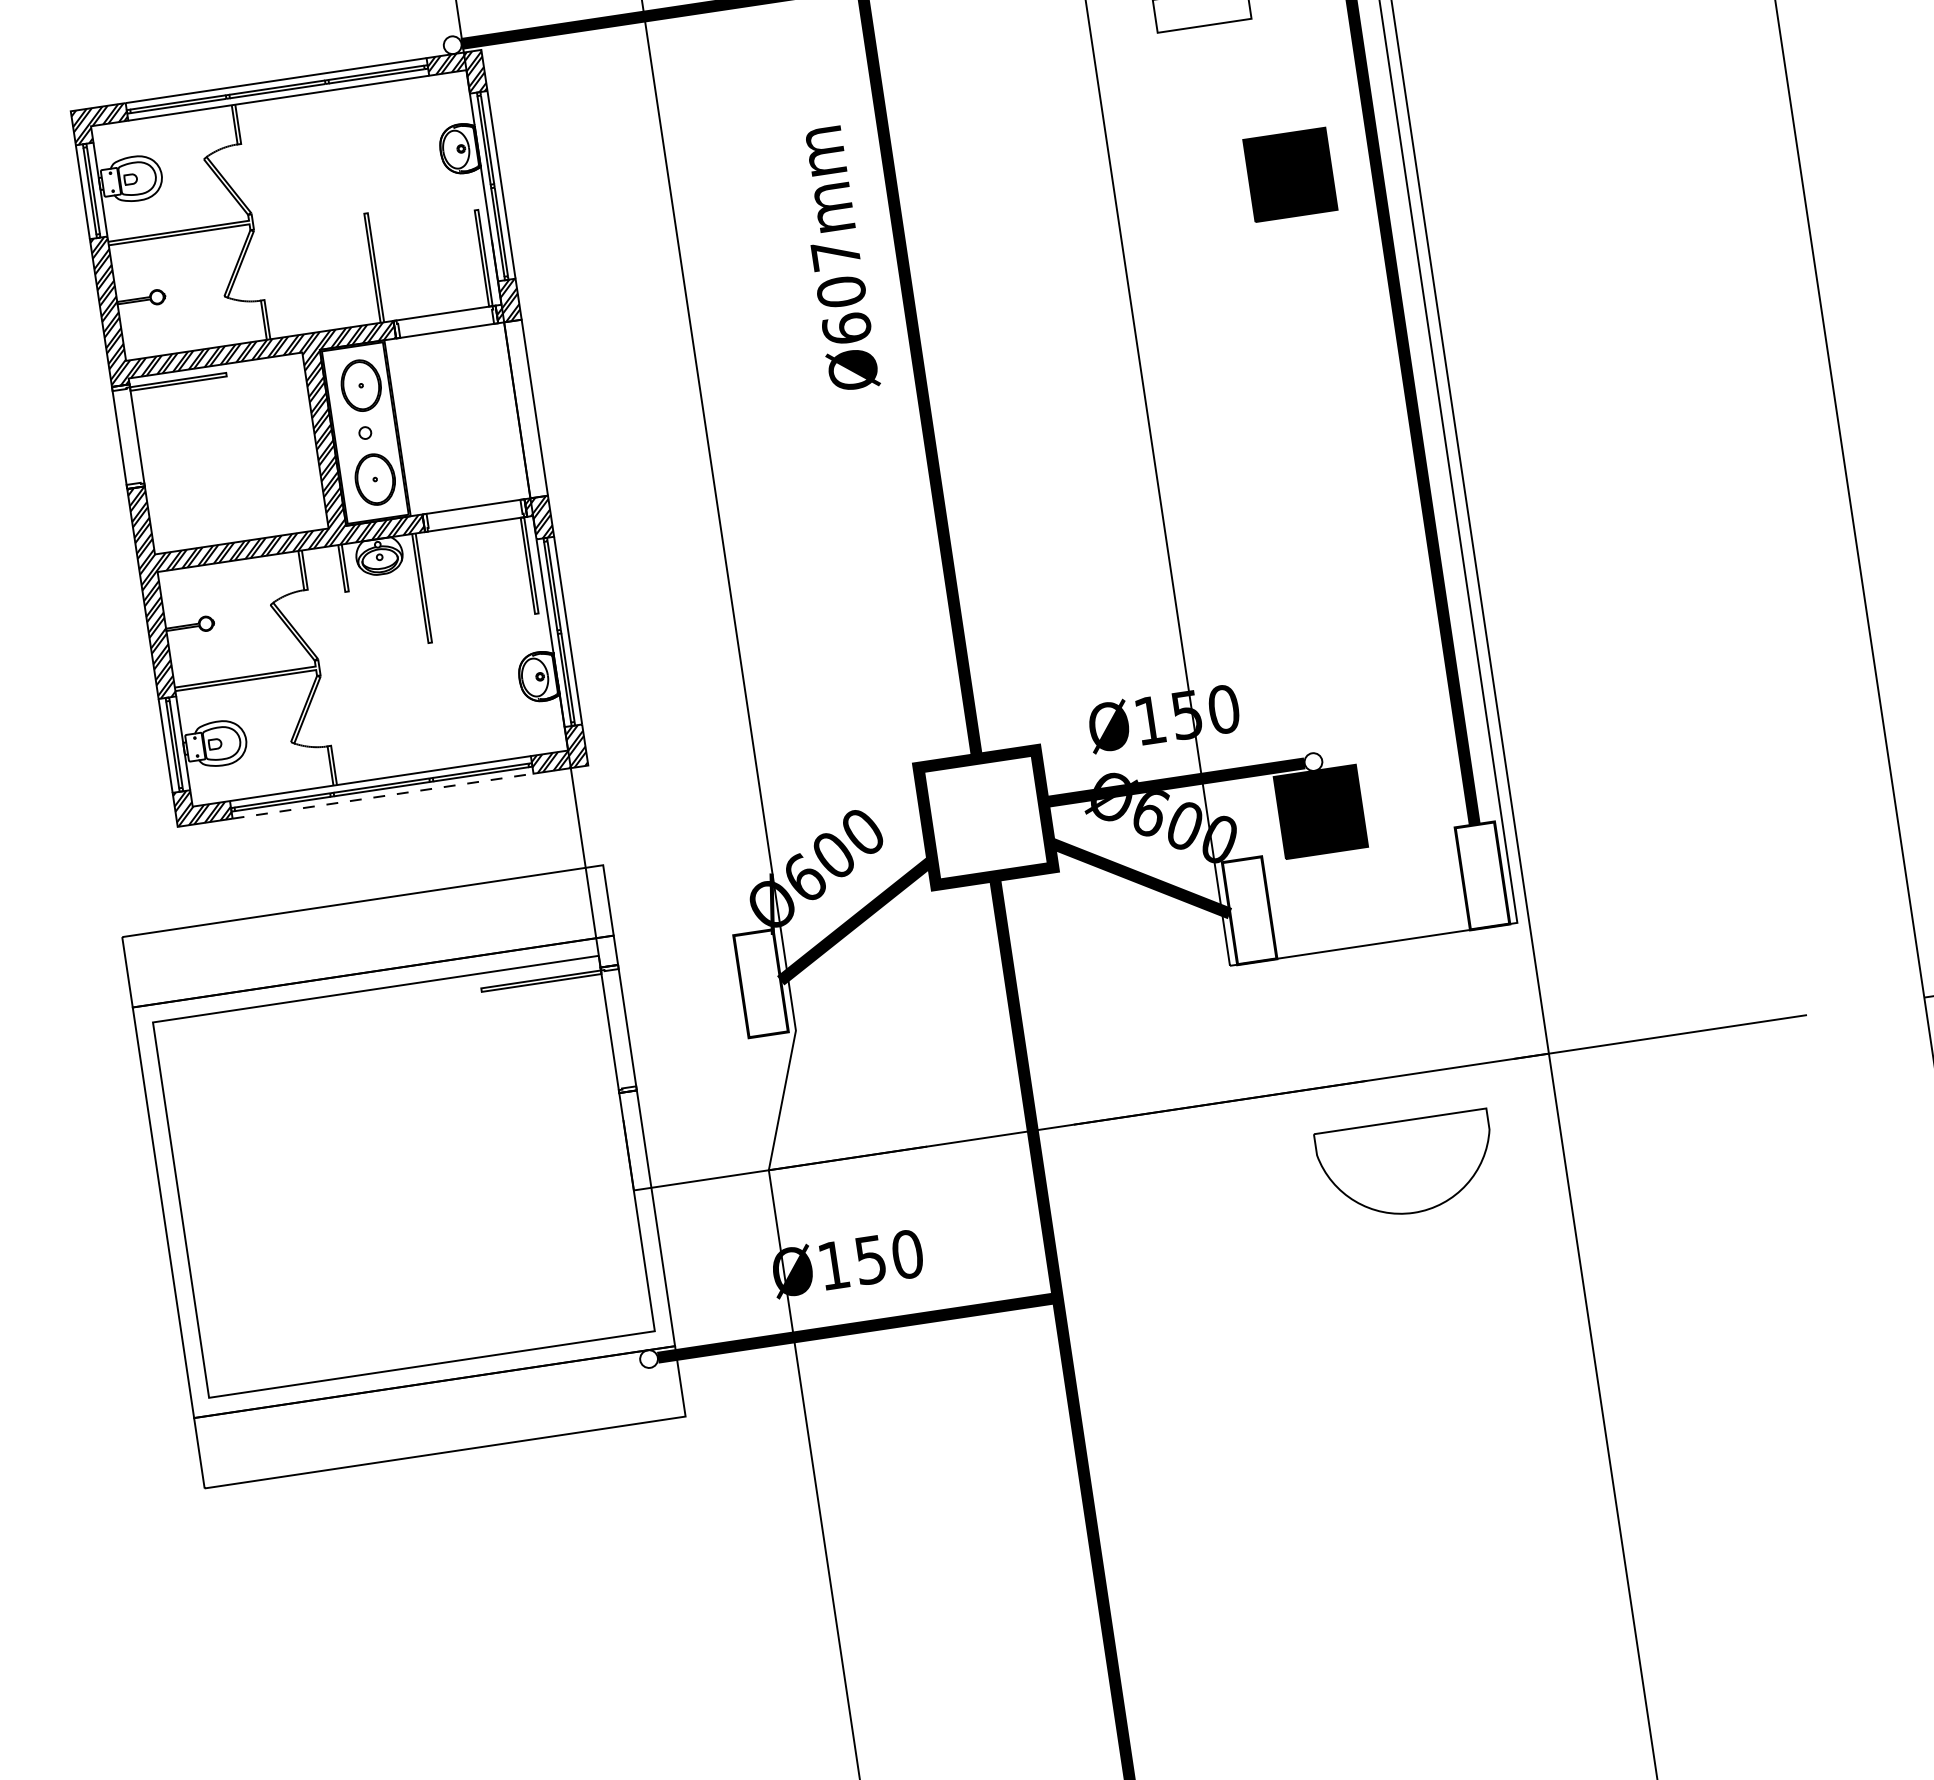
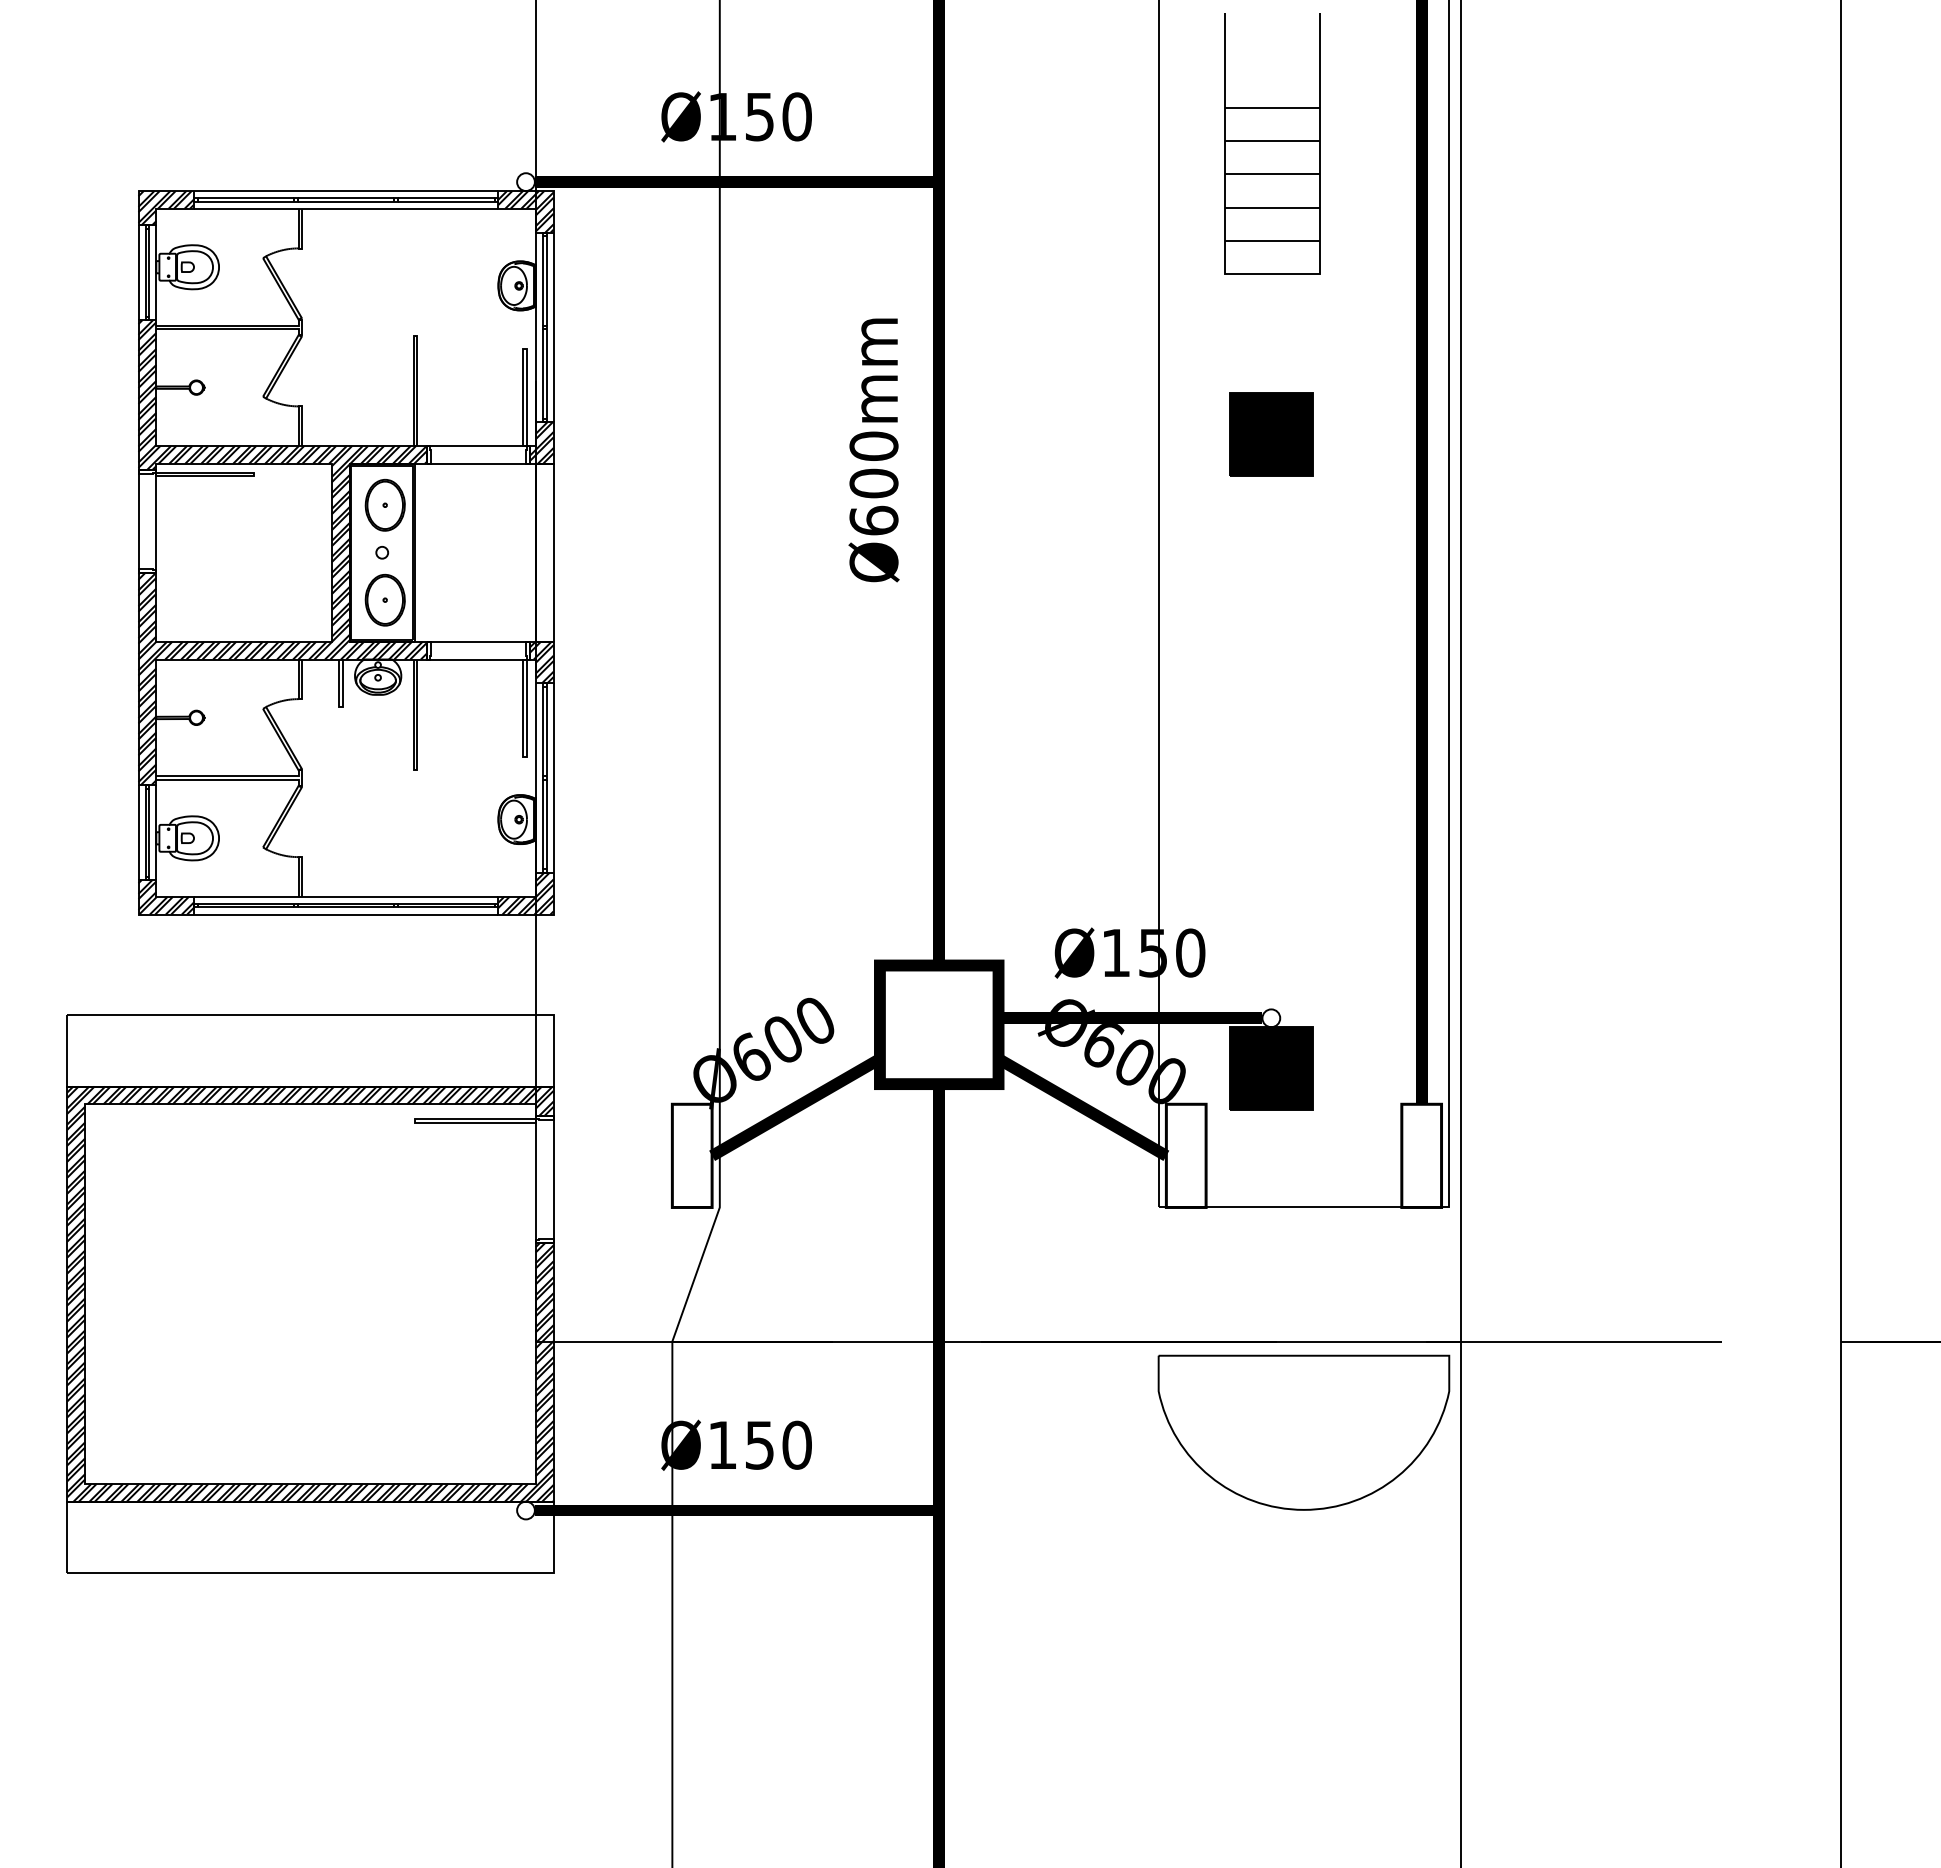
part: (1290, 175) -> (1271, 434), moved
text: (835, 254) -> (873, 445), Ø607mm -> Ø600mm
line: (383, 796) -> (346, 914), dashed -> solid
part: (1406, 1166) -> (1303, 1432), size x1.67
hatch: (403, 1176) -> (310, 1293), added

